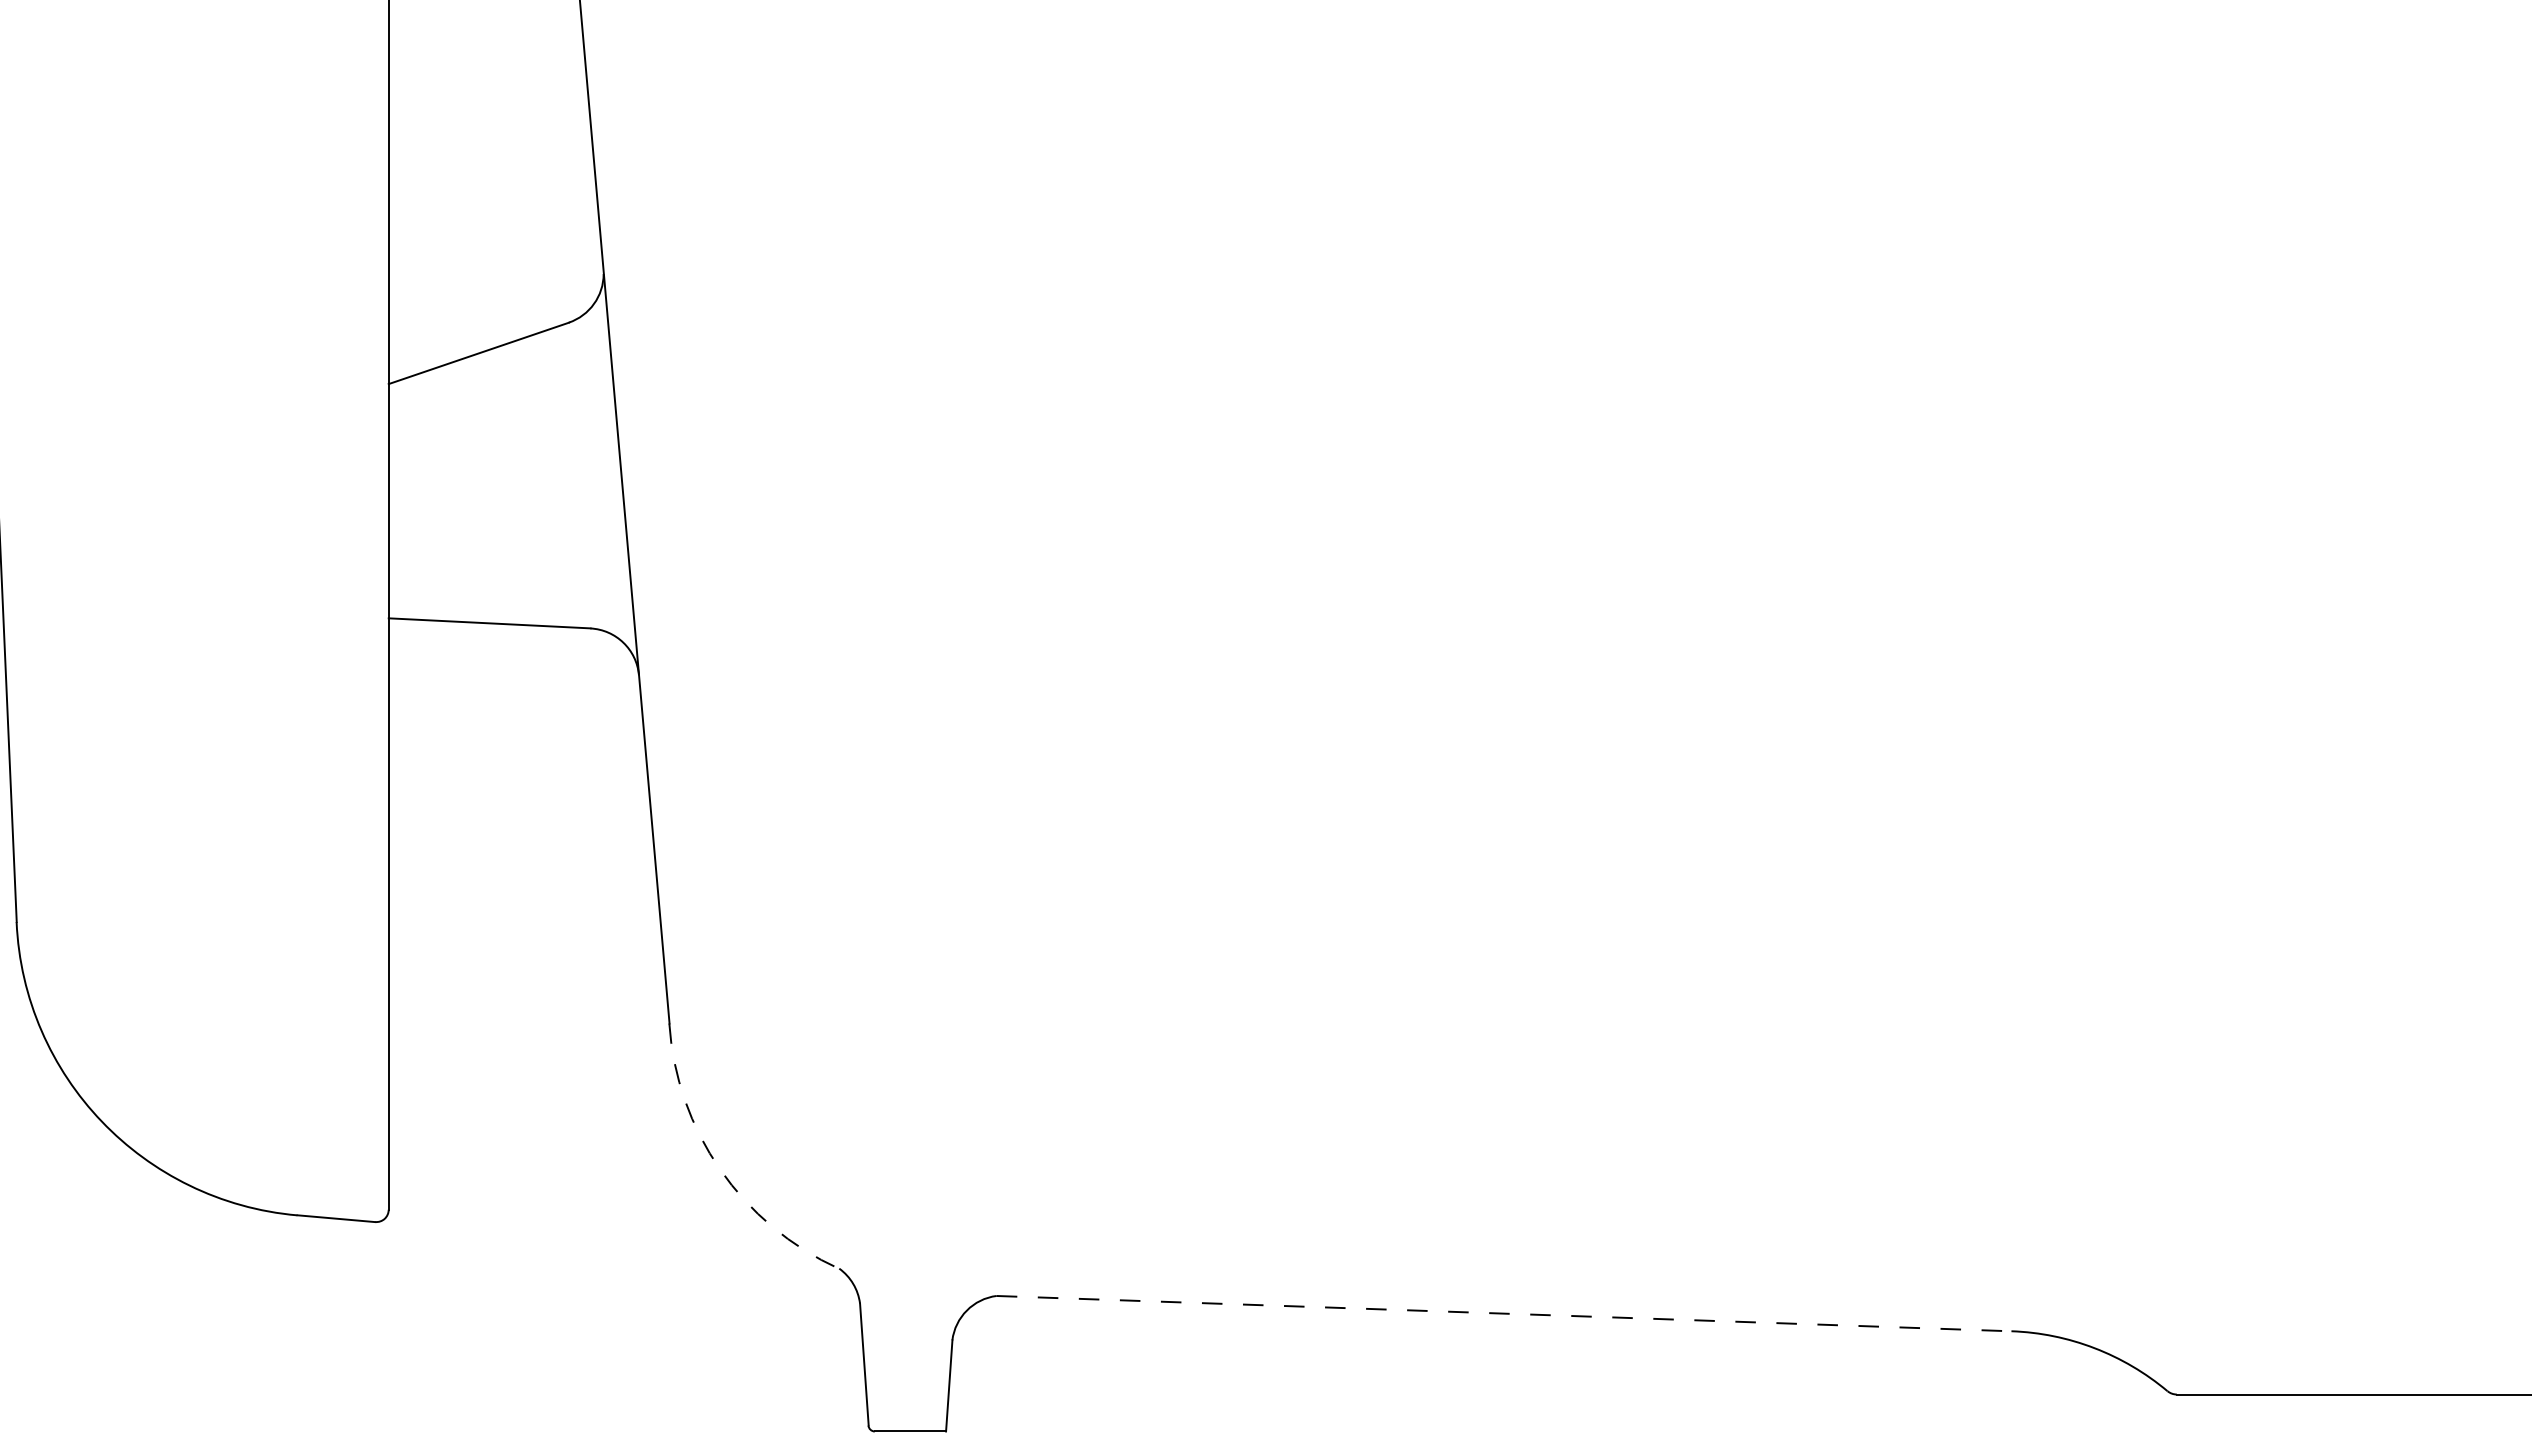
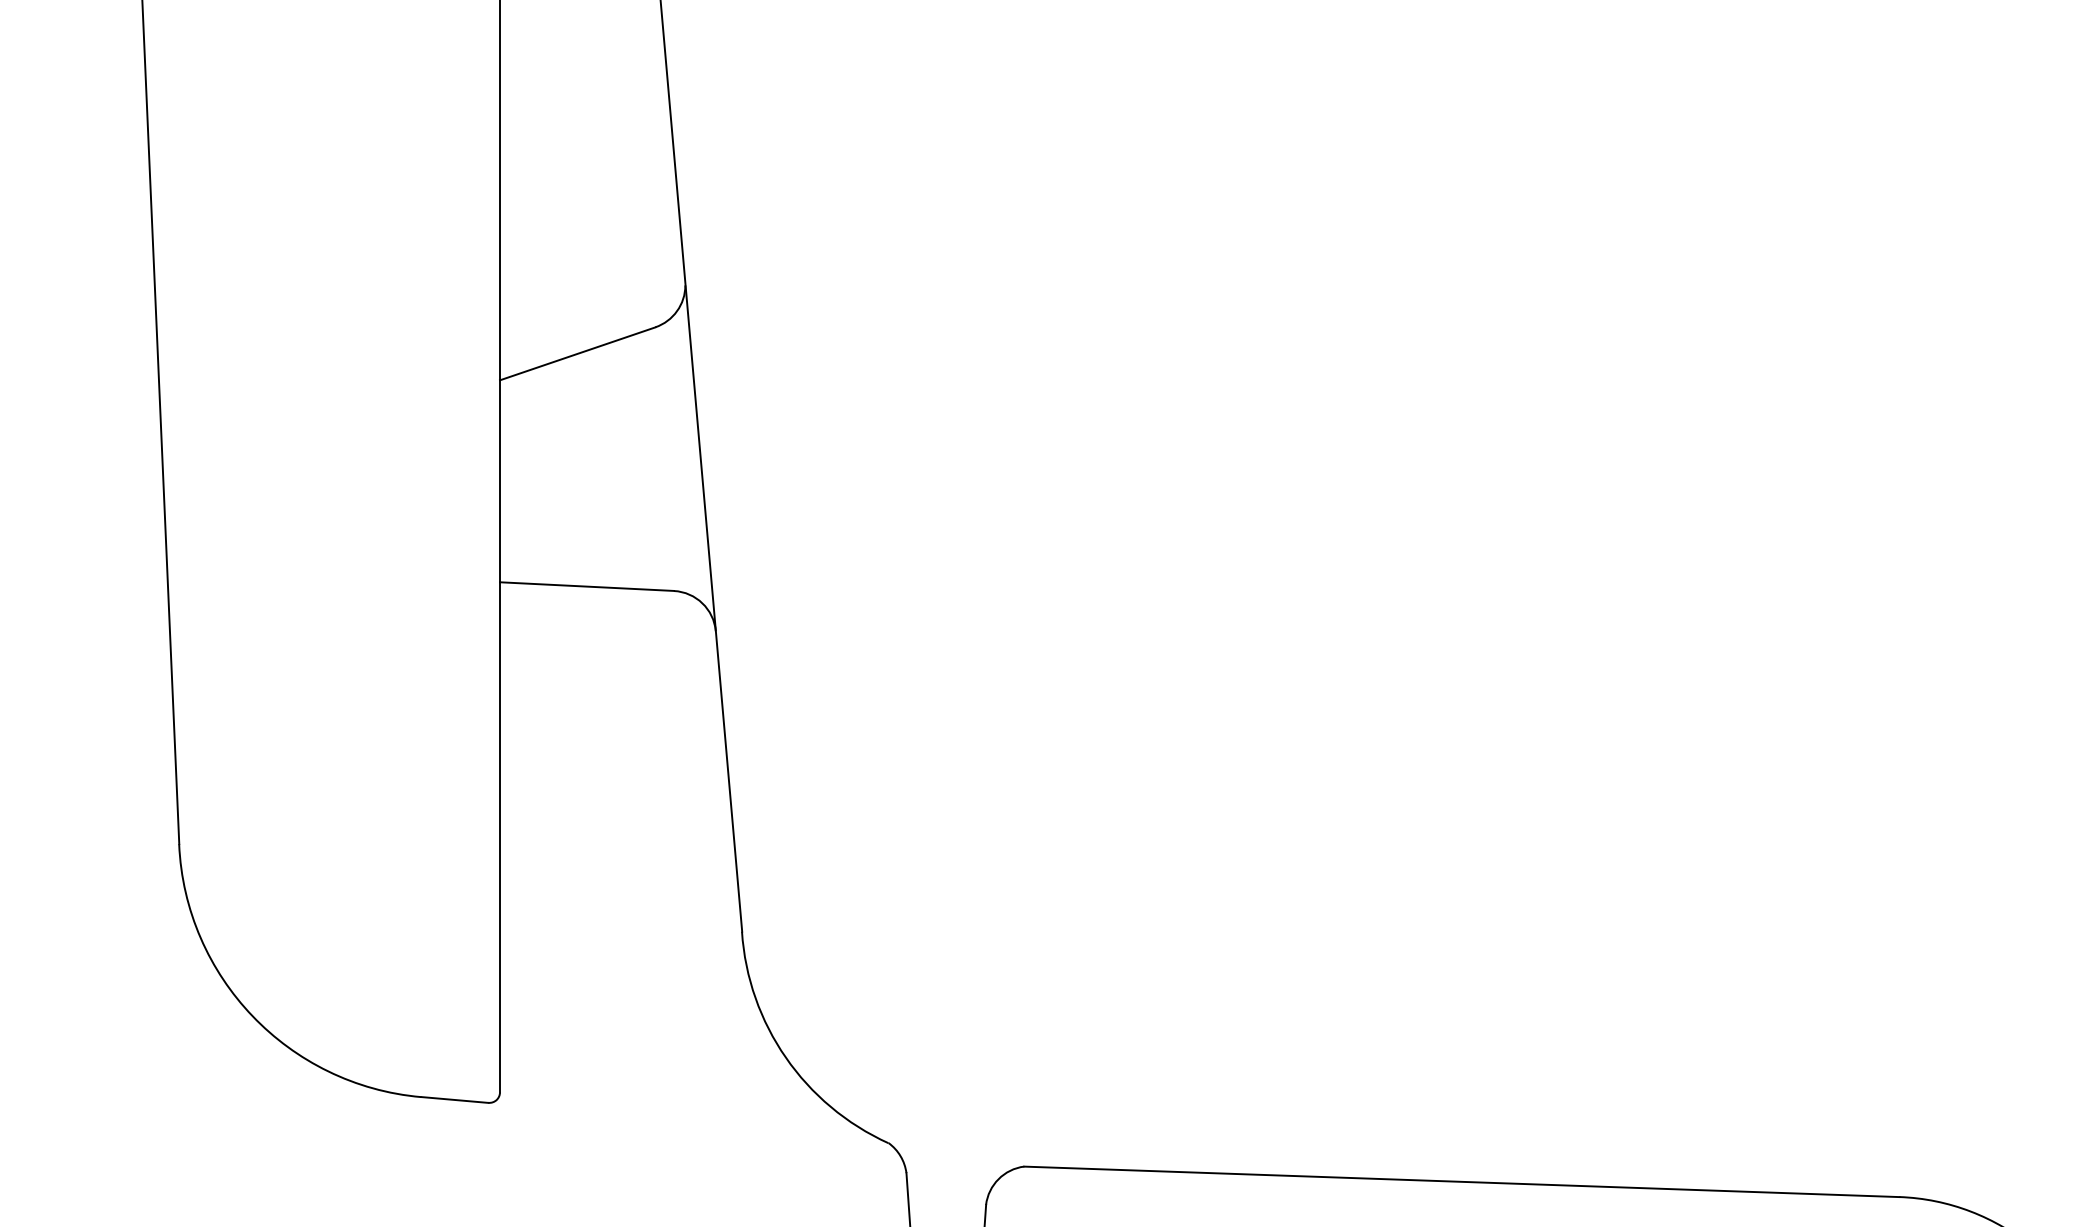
arc: (720, 1169) -> (786, 1057), dashed -> solid
line: (1504, 1313) -> (1462, 1181), dashed -> solid

